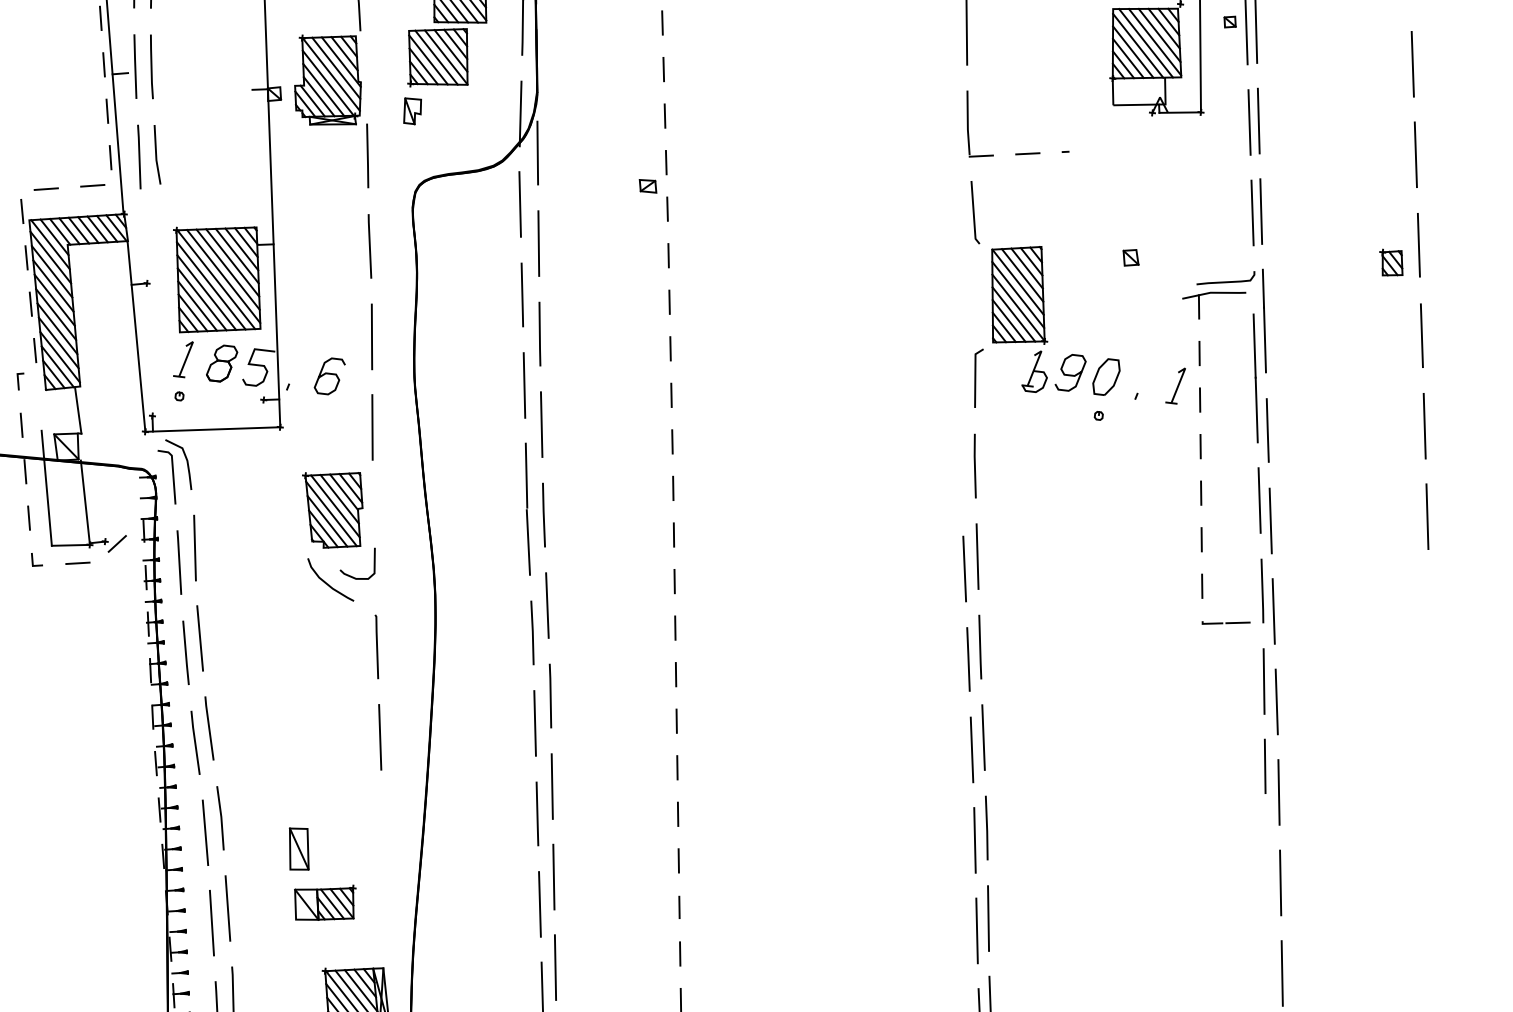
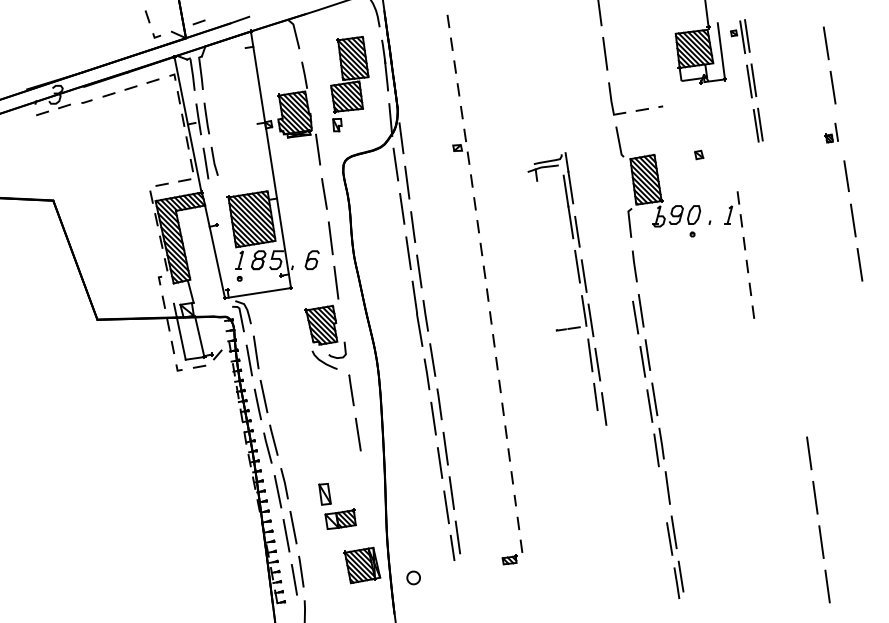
part: (1401, 244) -> (831, 132), size x0.6
part: (1259, 534) -> (579, 283), moved
line: (976, 930) -> (662, 494), removed

